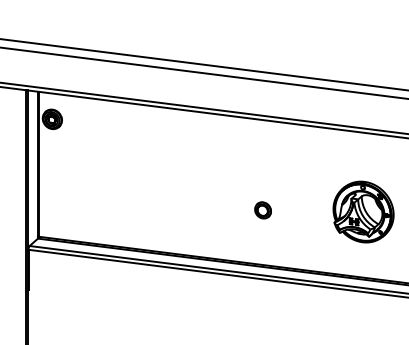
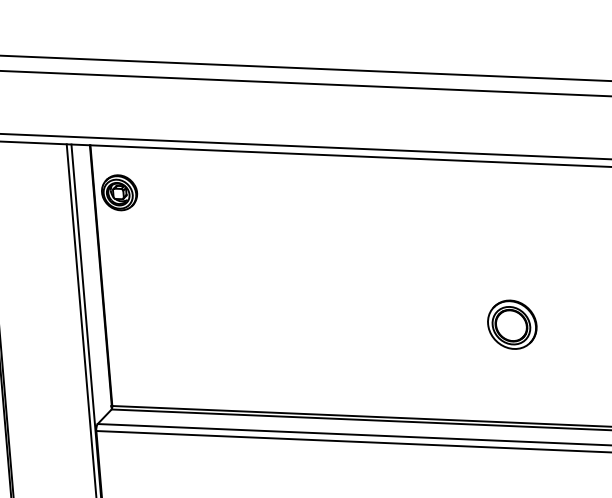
part: (262, 210) -> (511, 324), size x1.67

